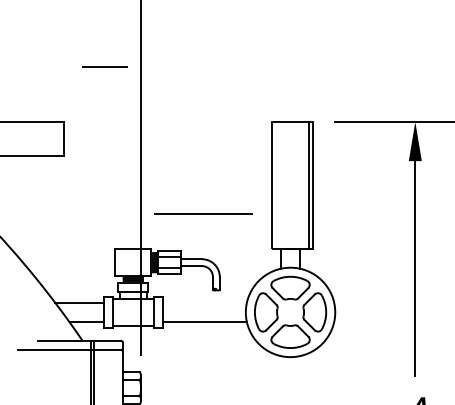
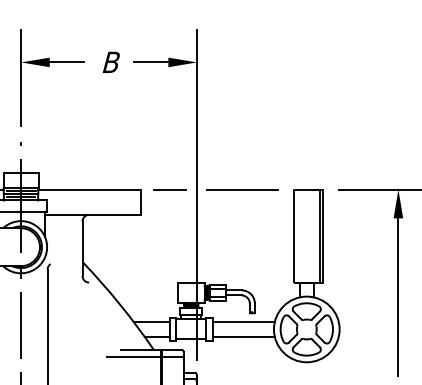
line: (103, 65) -> (169, 189), moved
line: (202, 213) -> (242, 189), moved
line: (204, 302) -> (243, 322), added

